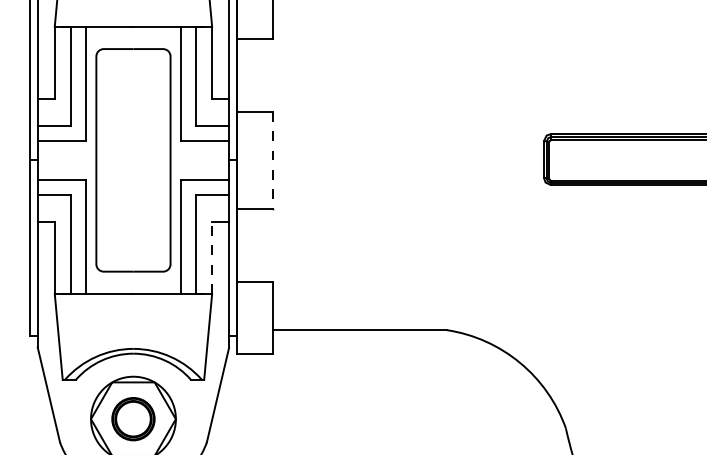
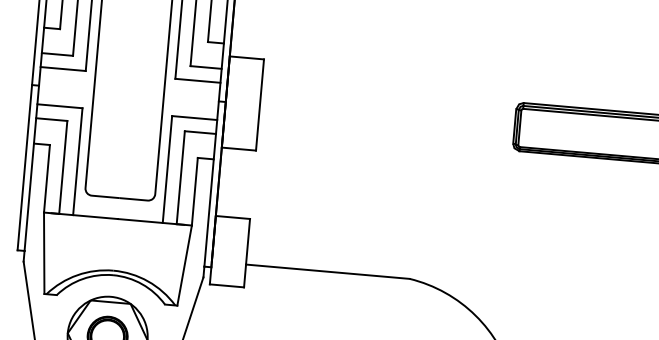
line: (272, 160) -> (259, 105), dashed -> solid
line: (212, 257) -> (195, 191), dashed -> solid

